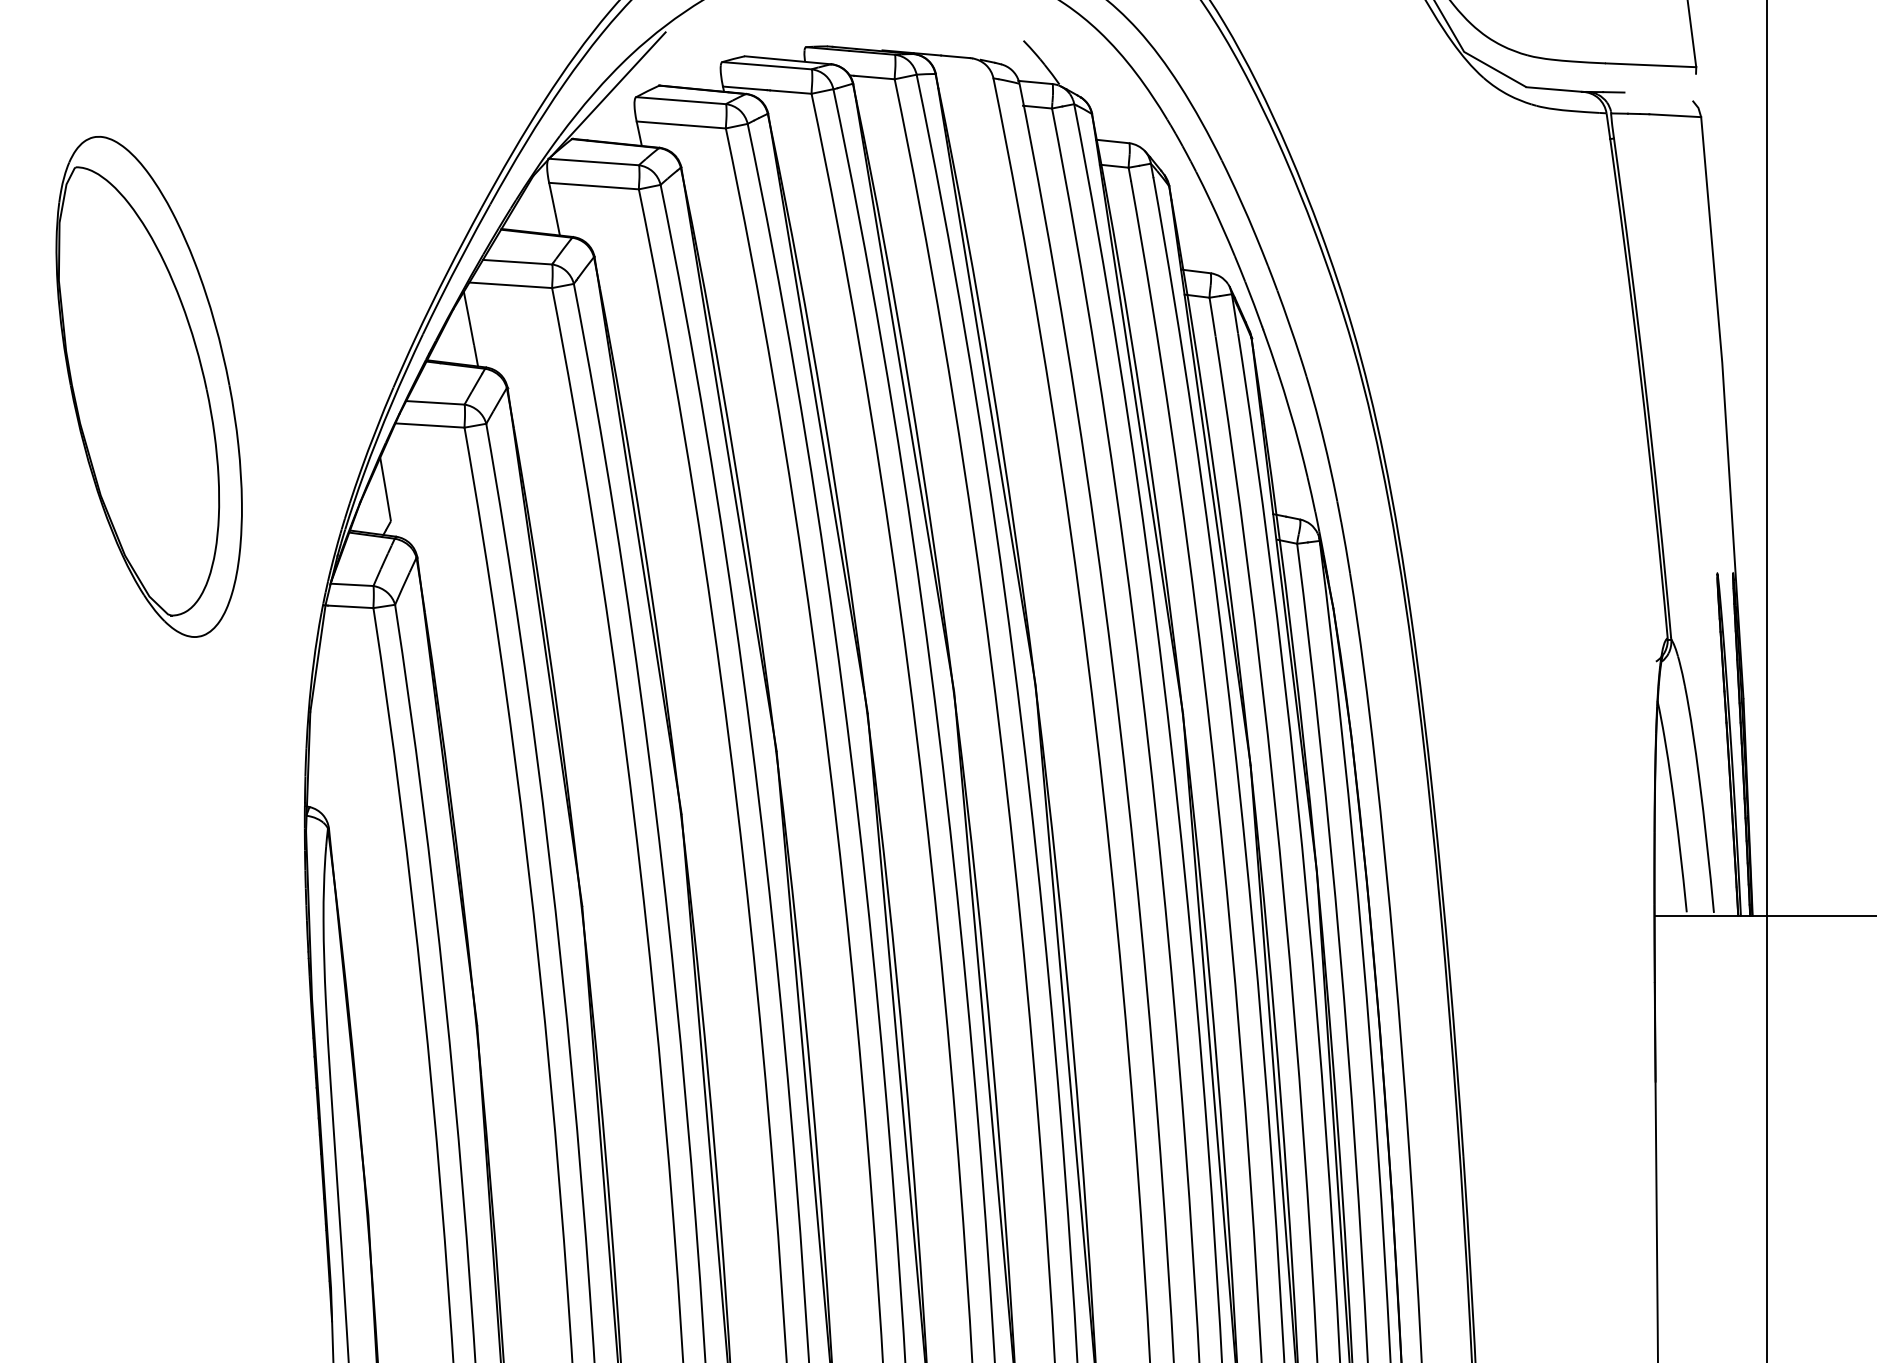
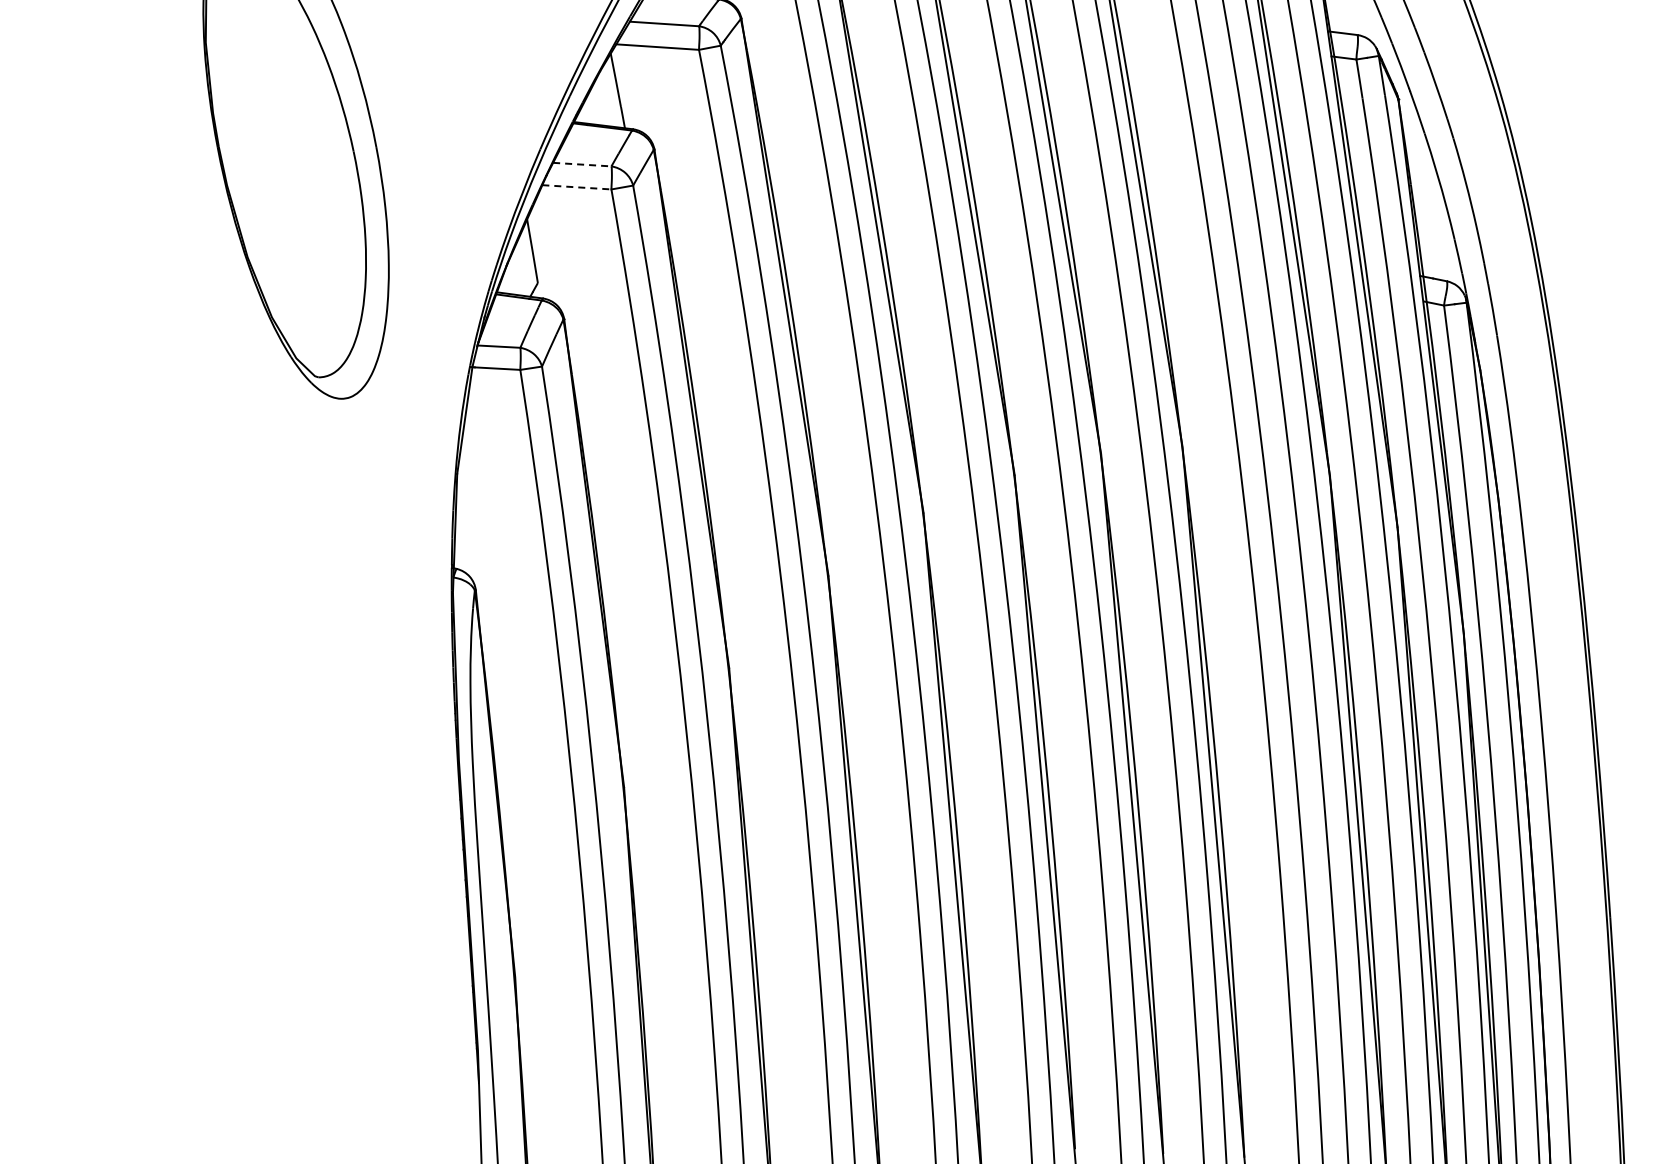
line: (435, 402) -> (582, 164), solid -> dashed
line: (429, 425) -> (576, 187), solid -> dashed

